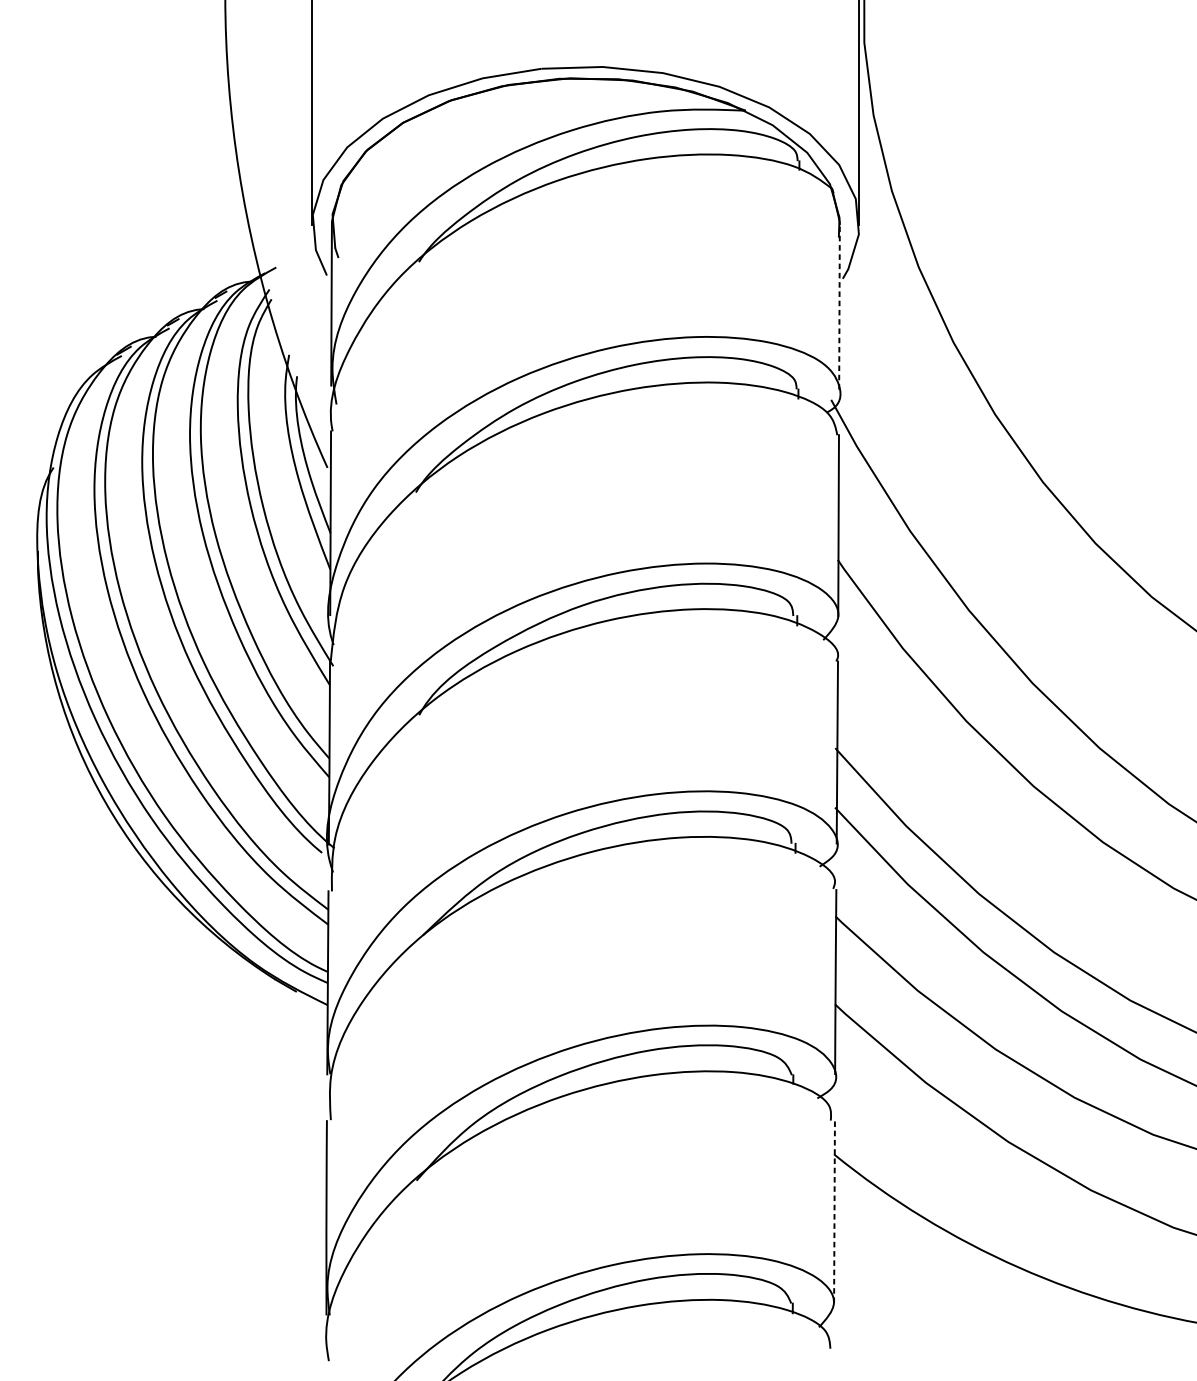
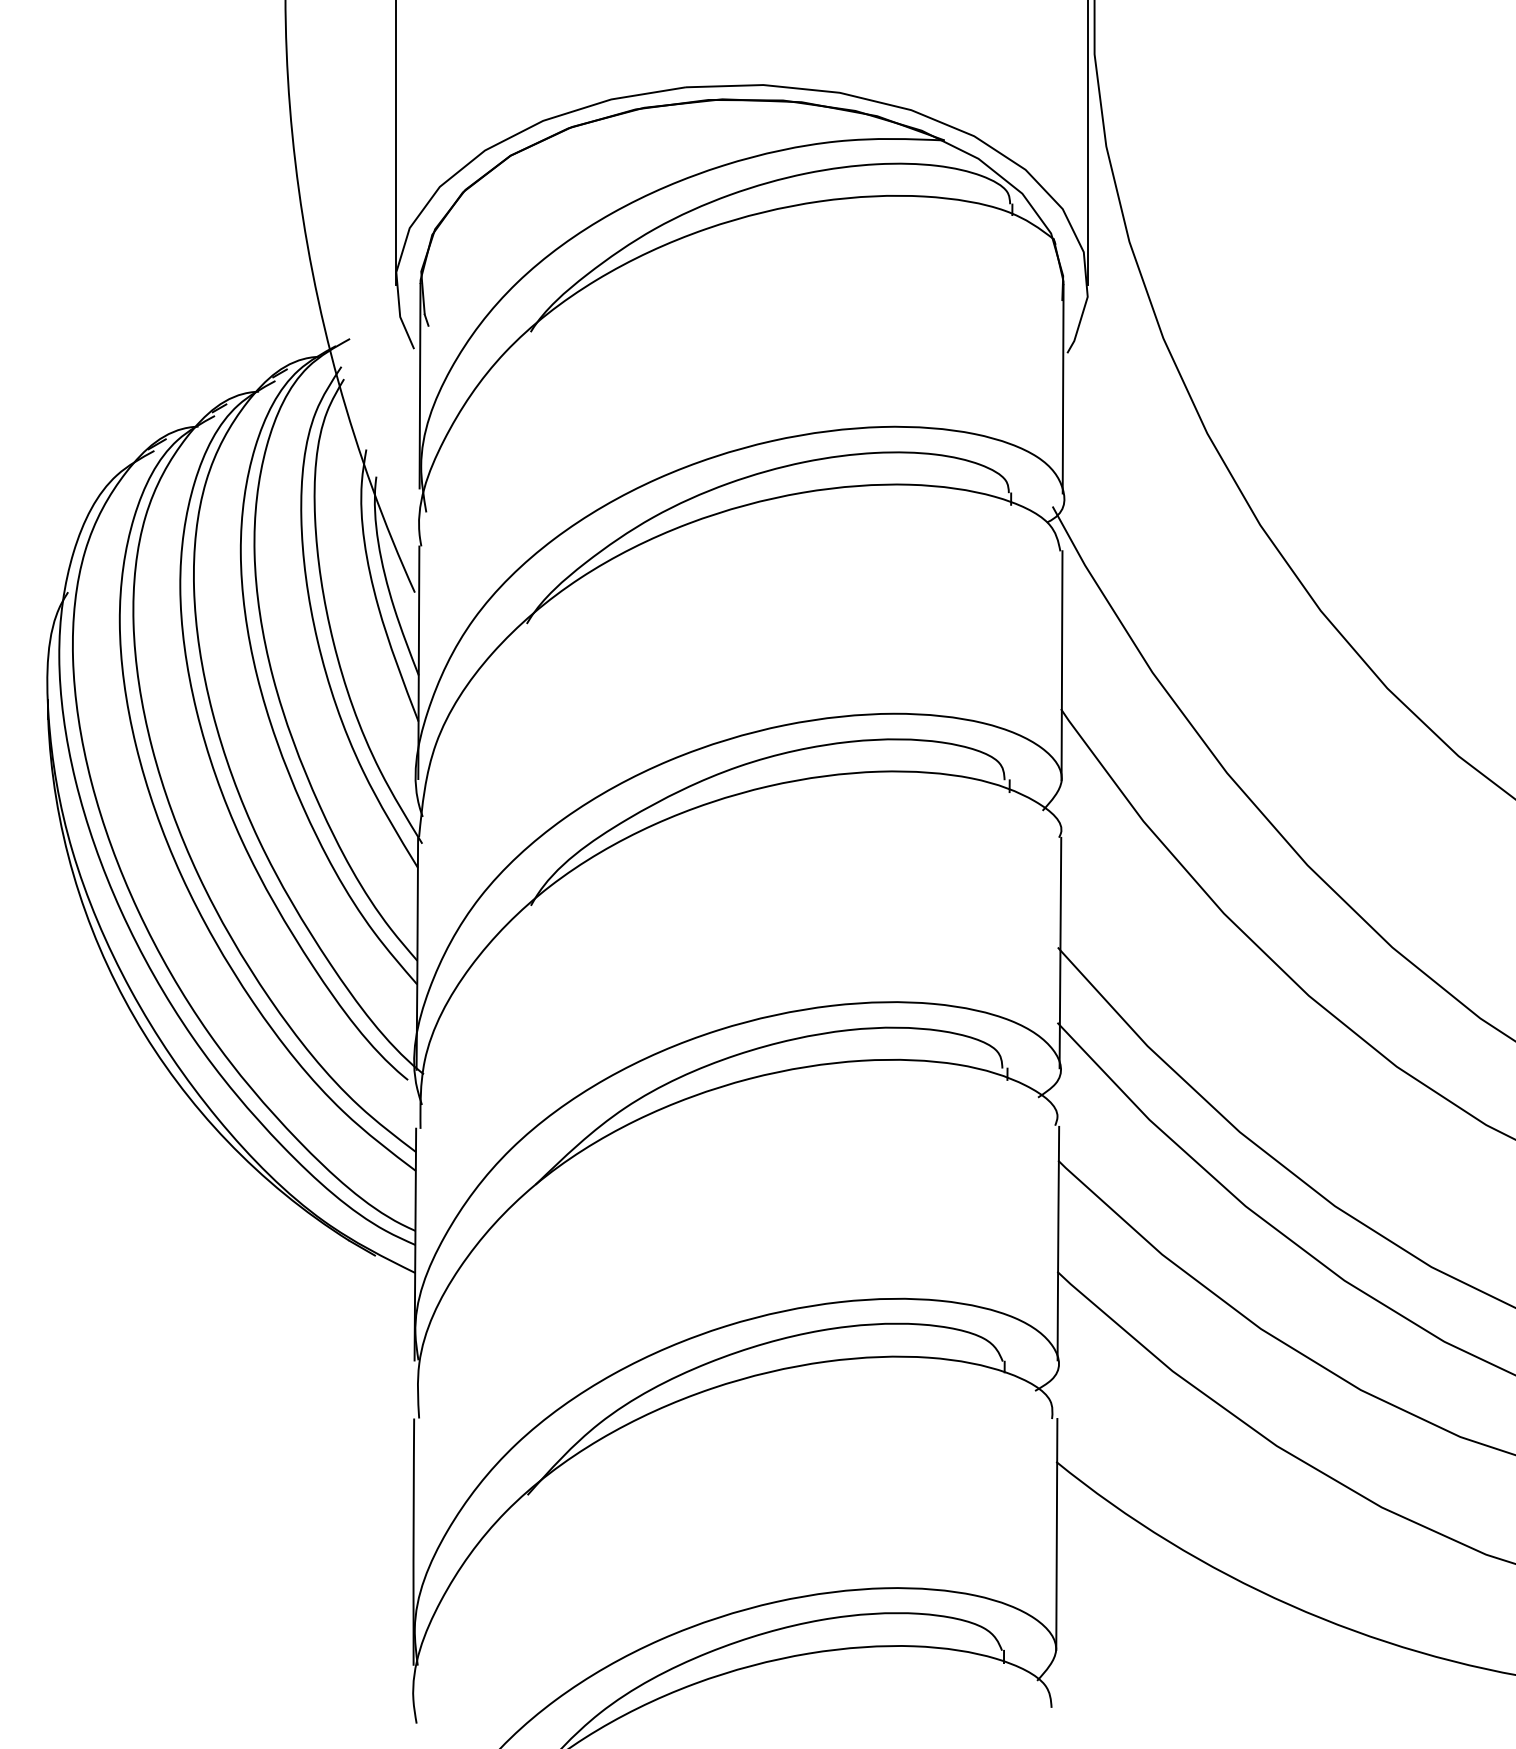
line: (839, 306) -> (1063, 388), dashed -> solid
line: (834, 1210) -> (1056, 1533), dashed -> solid

